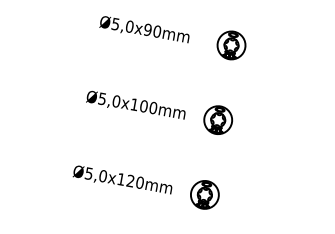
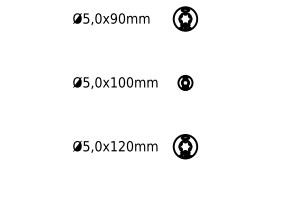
part: (218, 119) -> (185, 82), size x0.6

